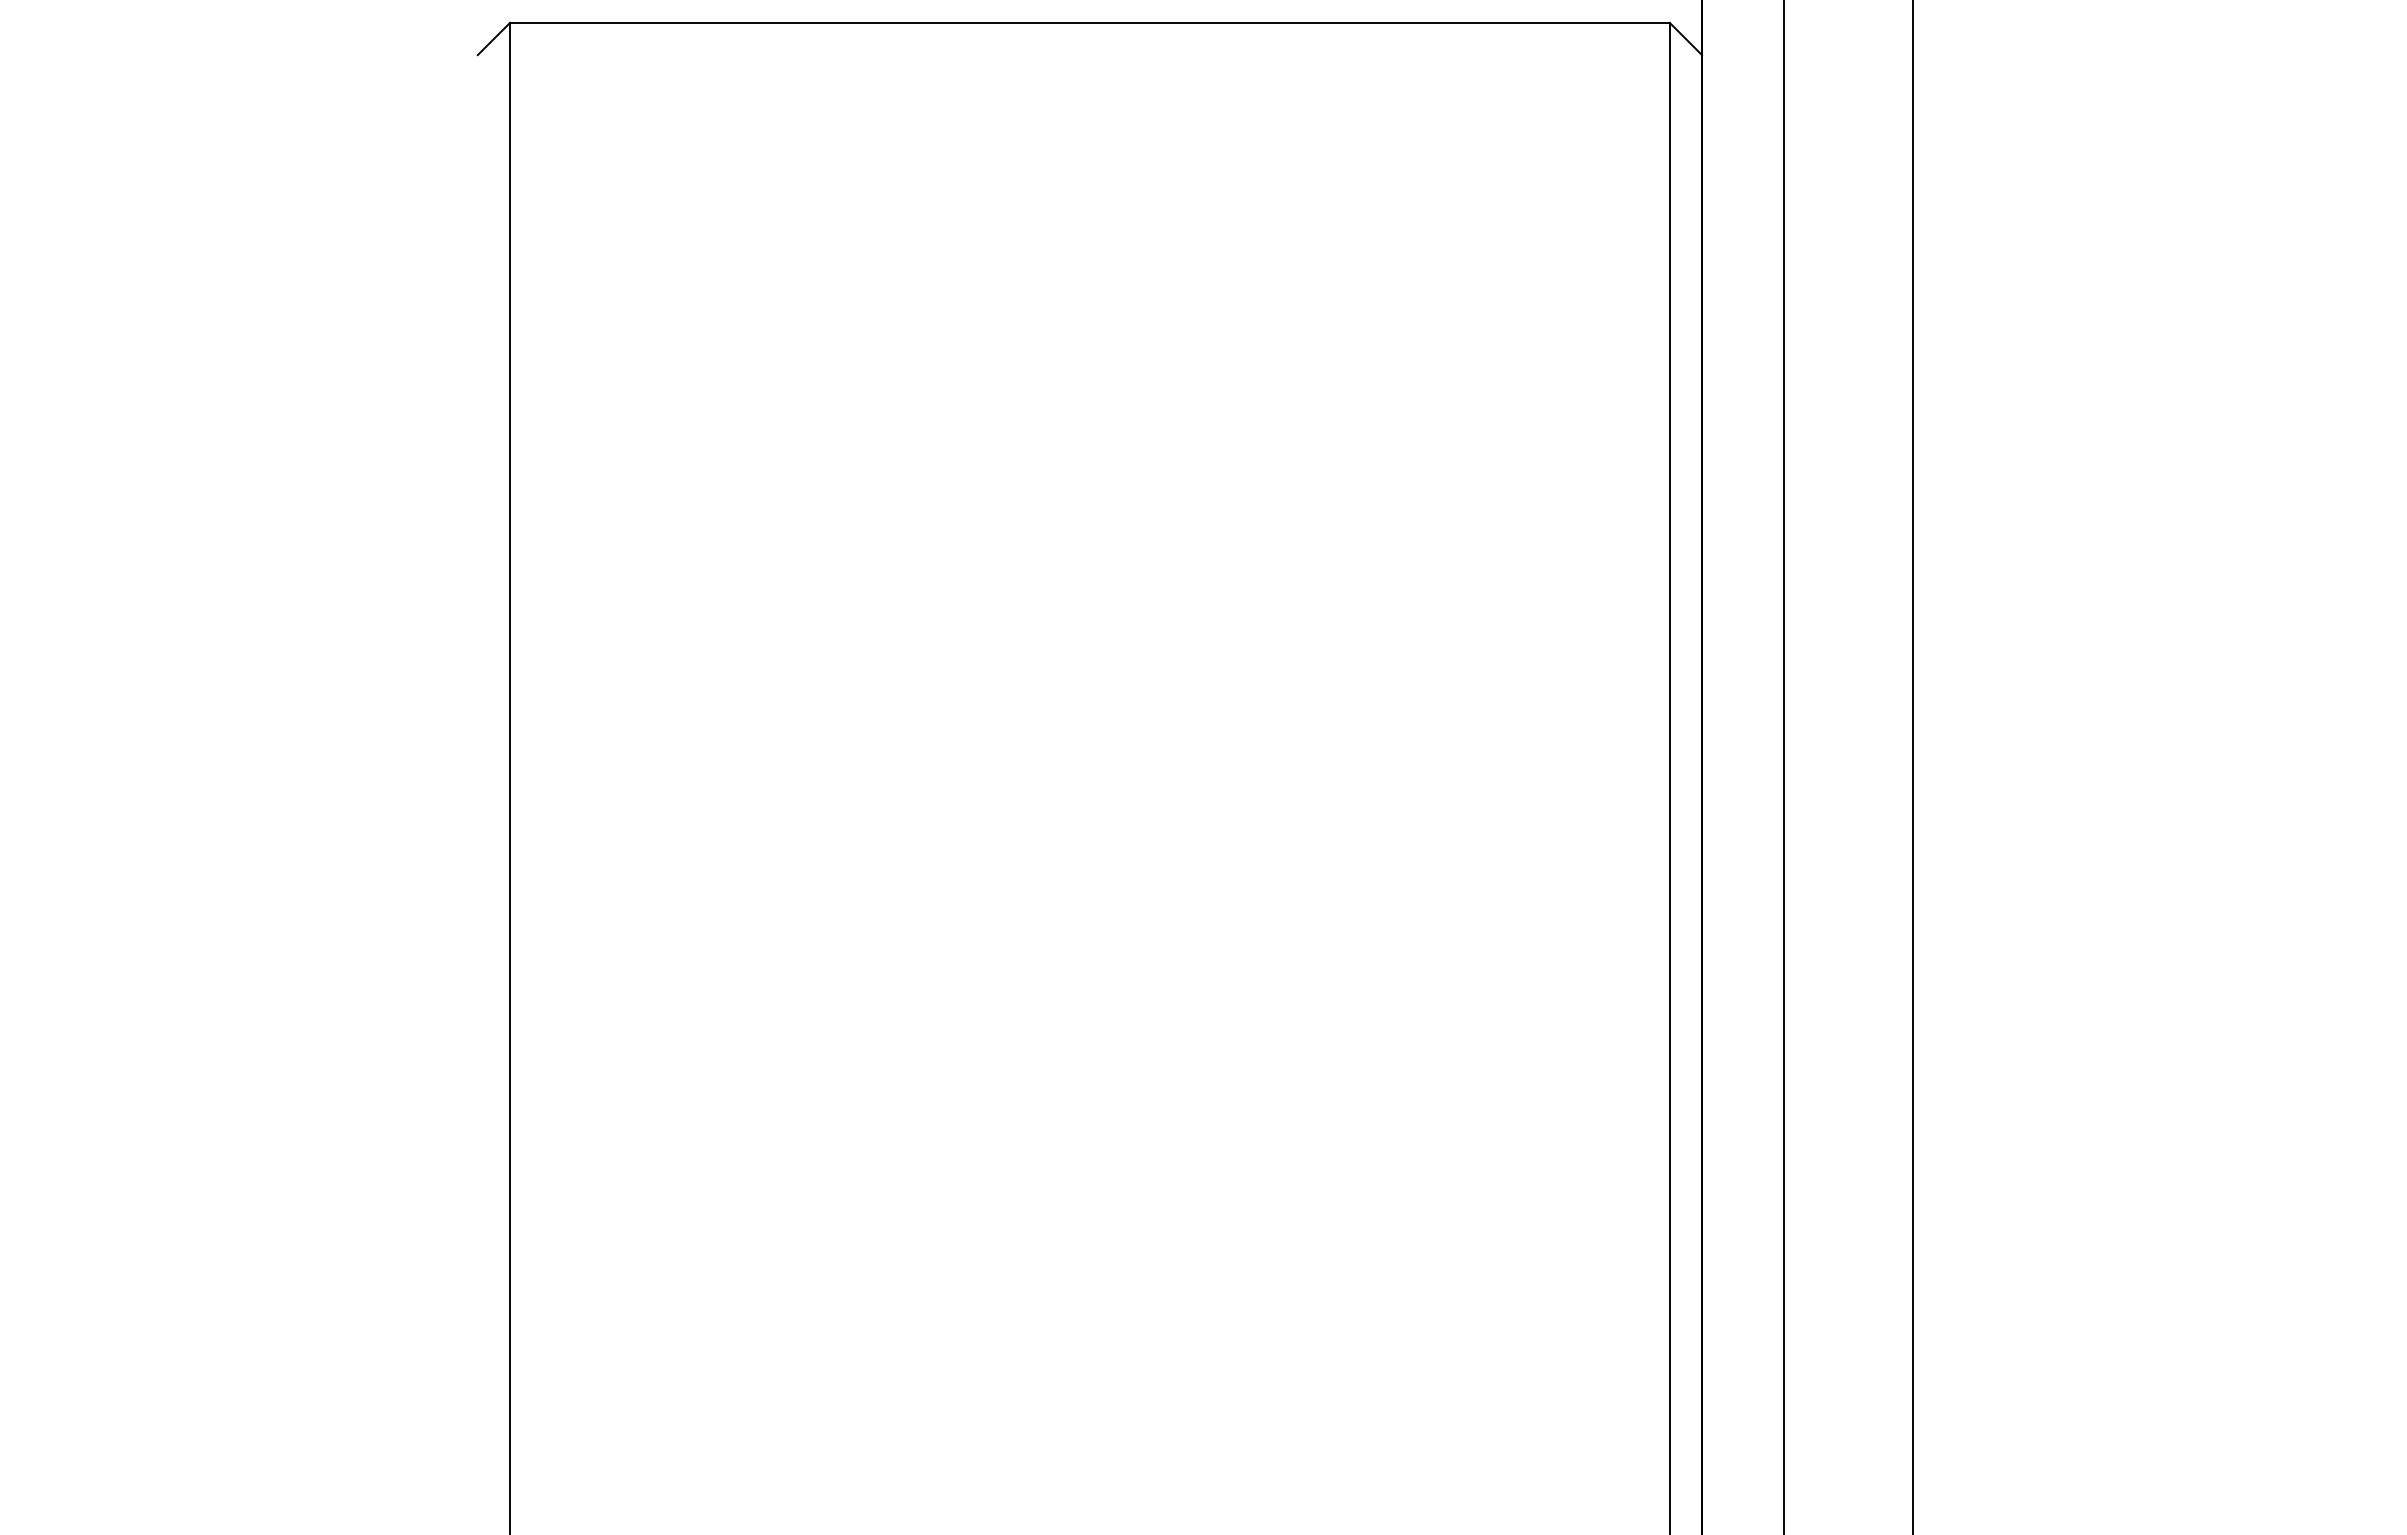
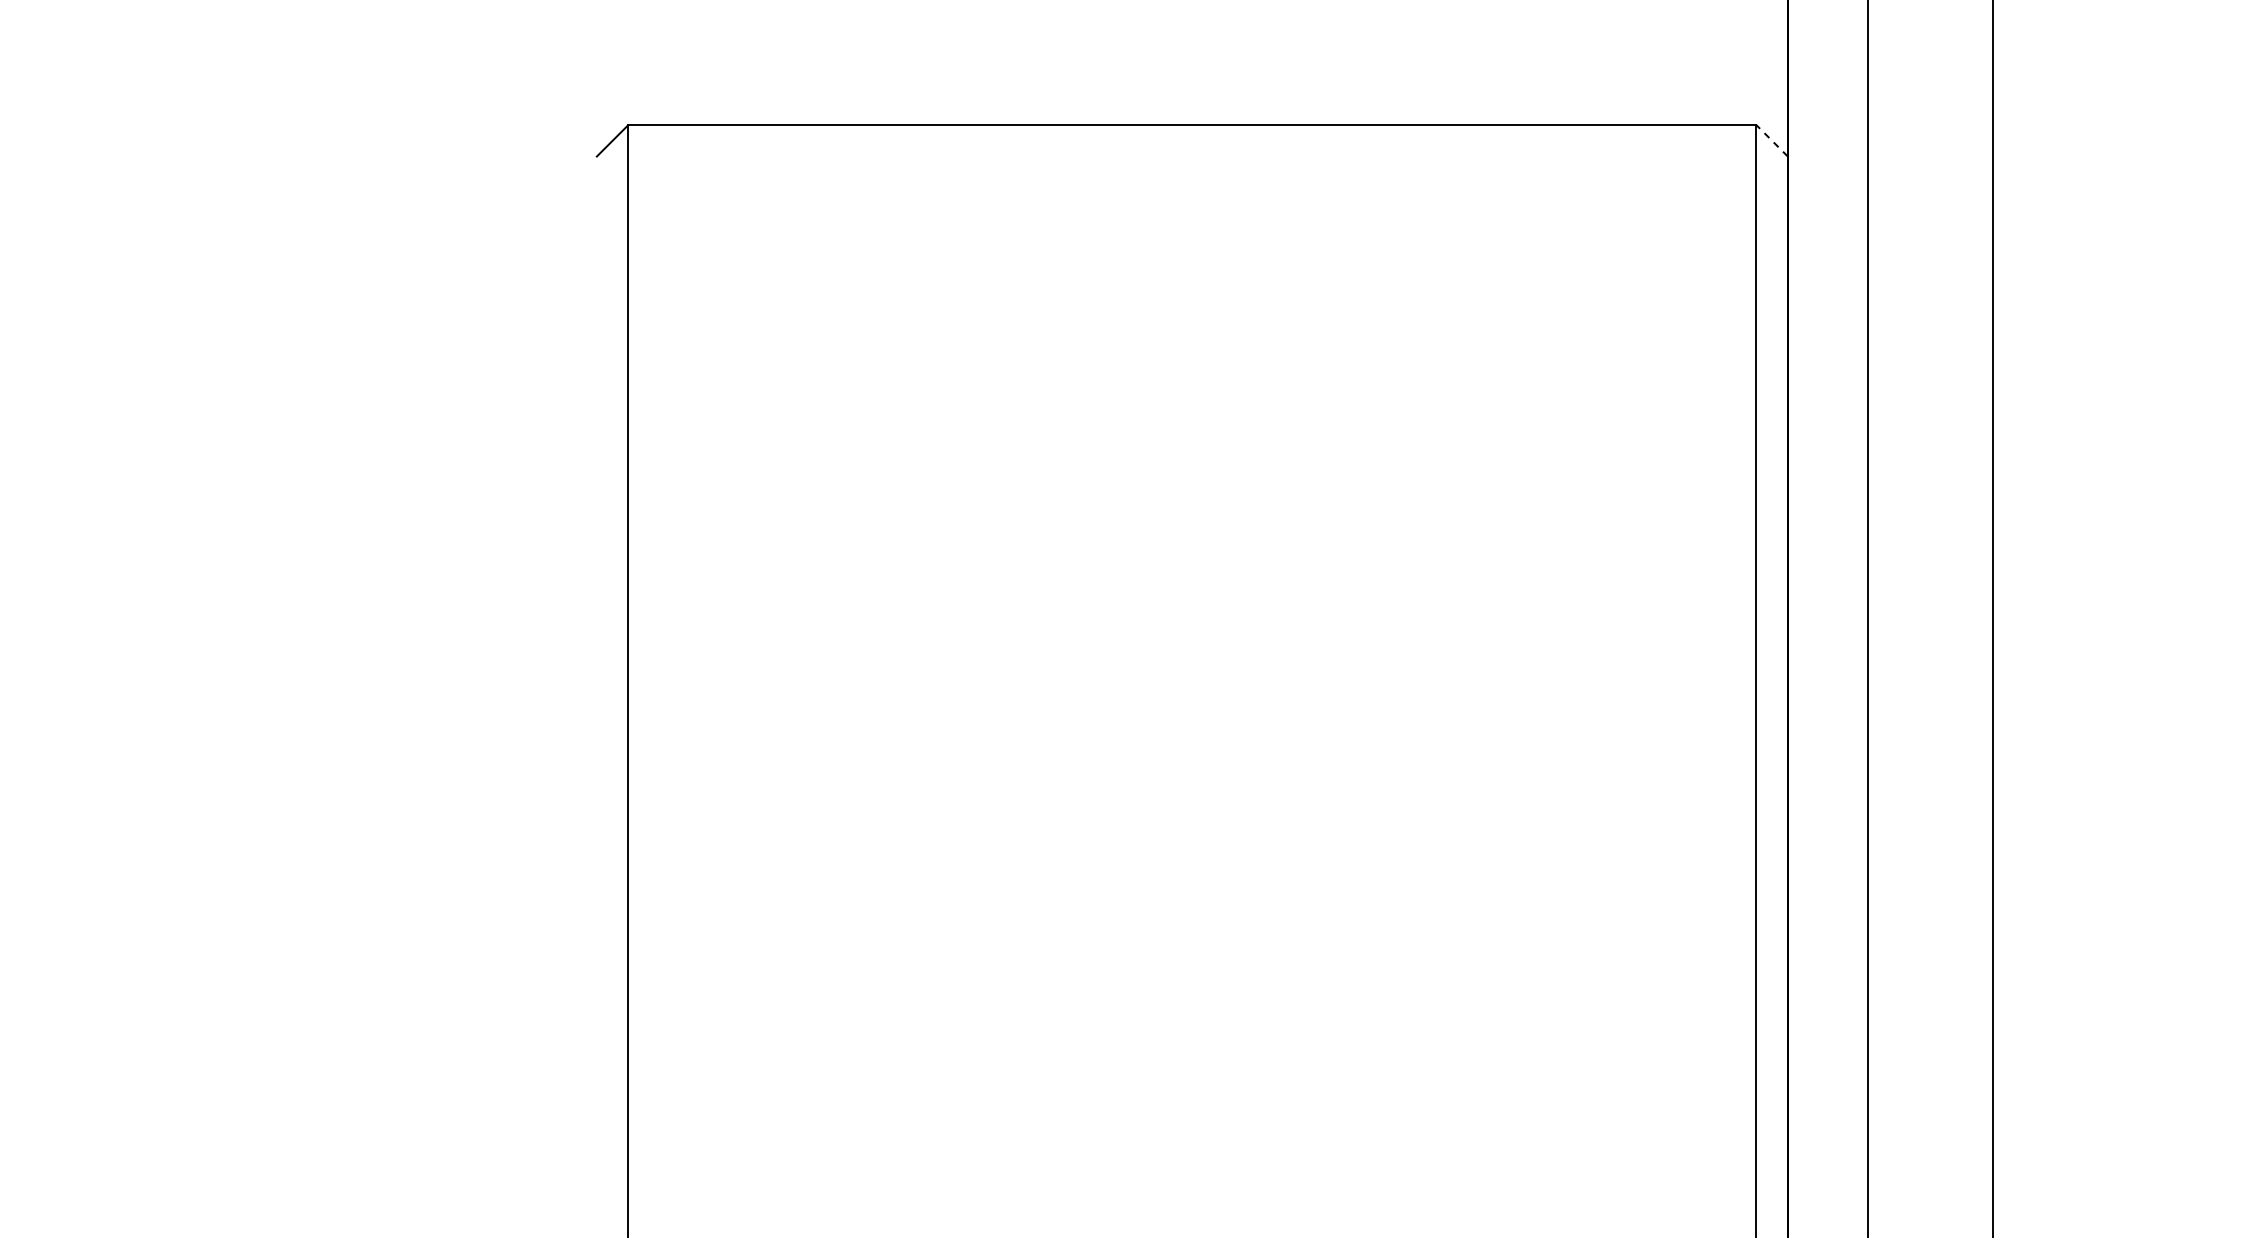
line: (1685, 39) -> (1771, 141), solid -> dashed

